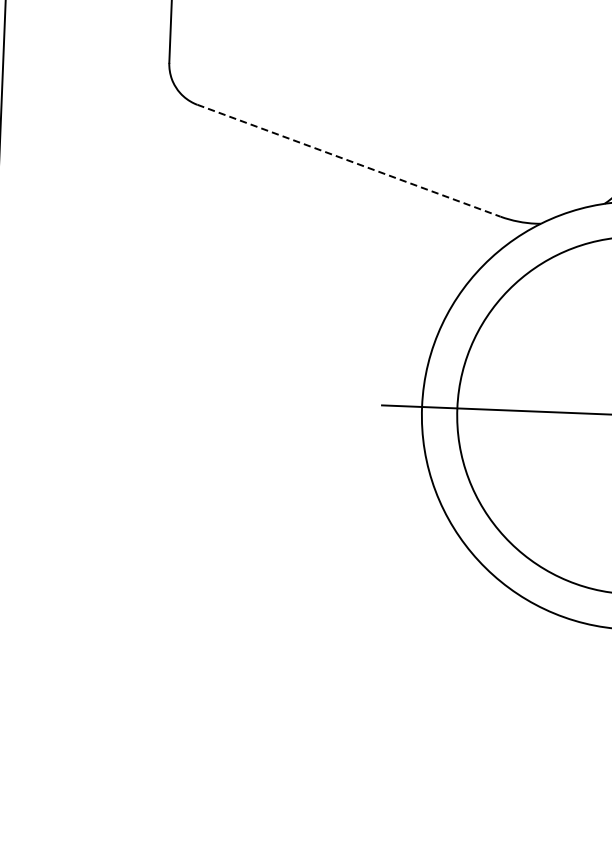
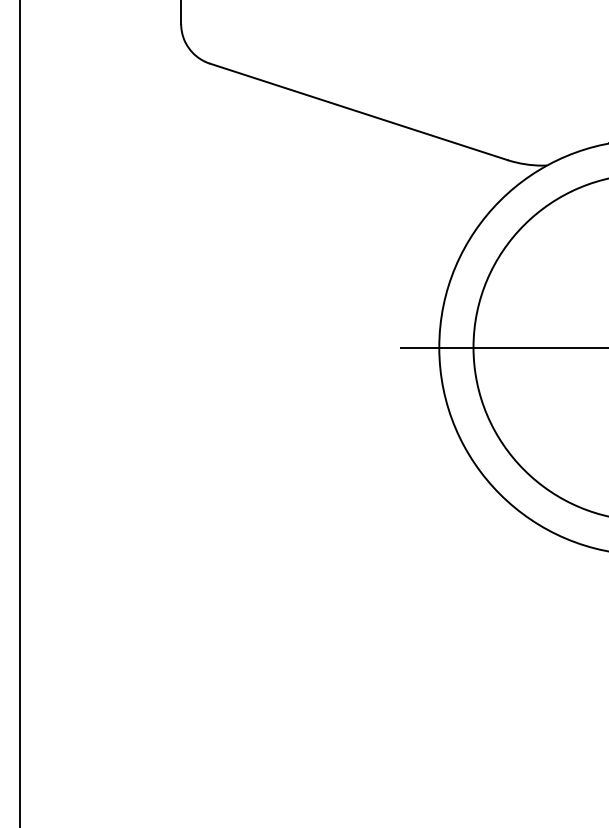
line: (348, 160) -> (358, 111), dashed -> solid

